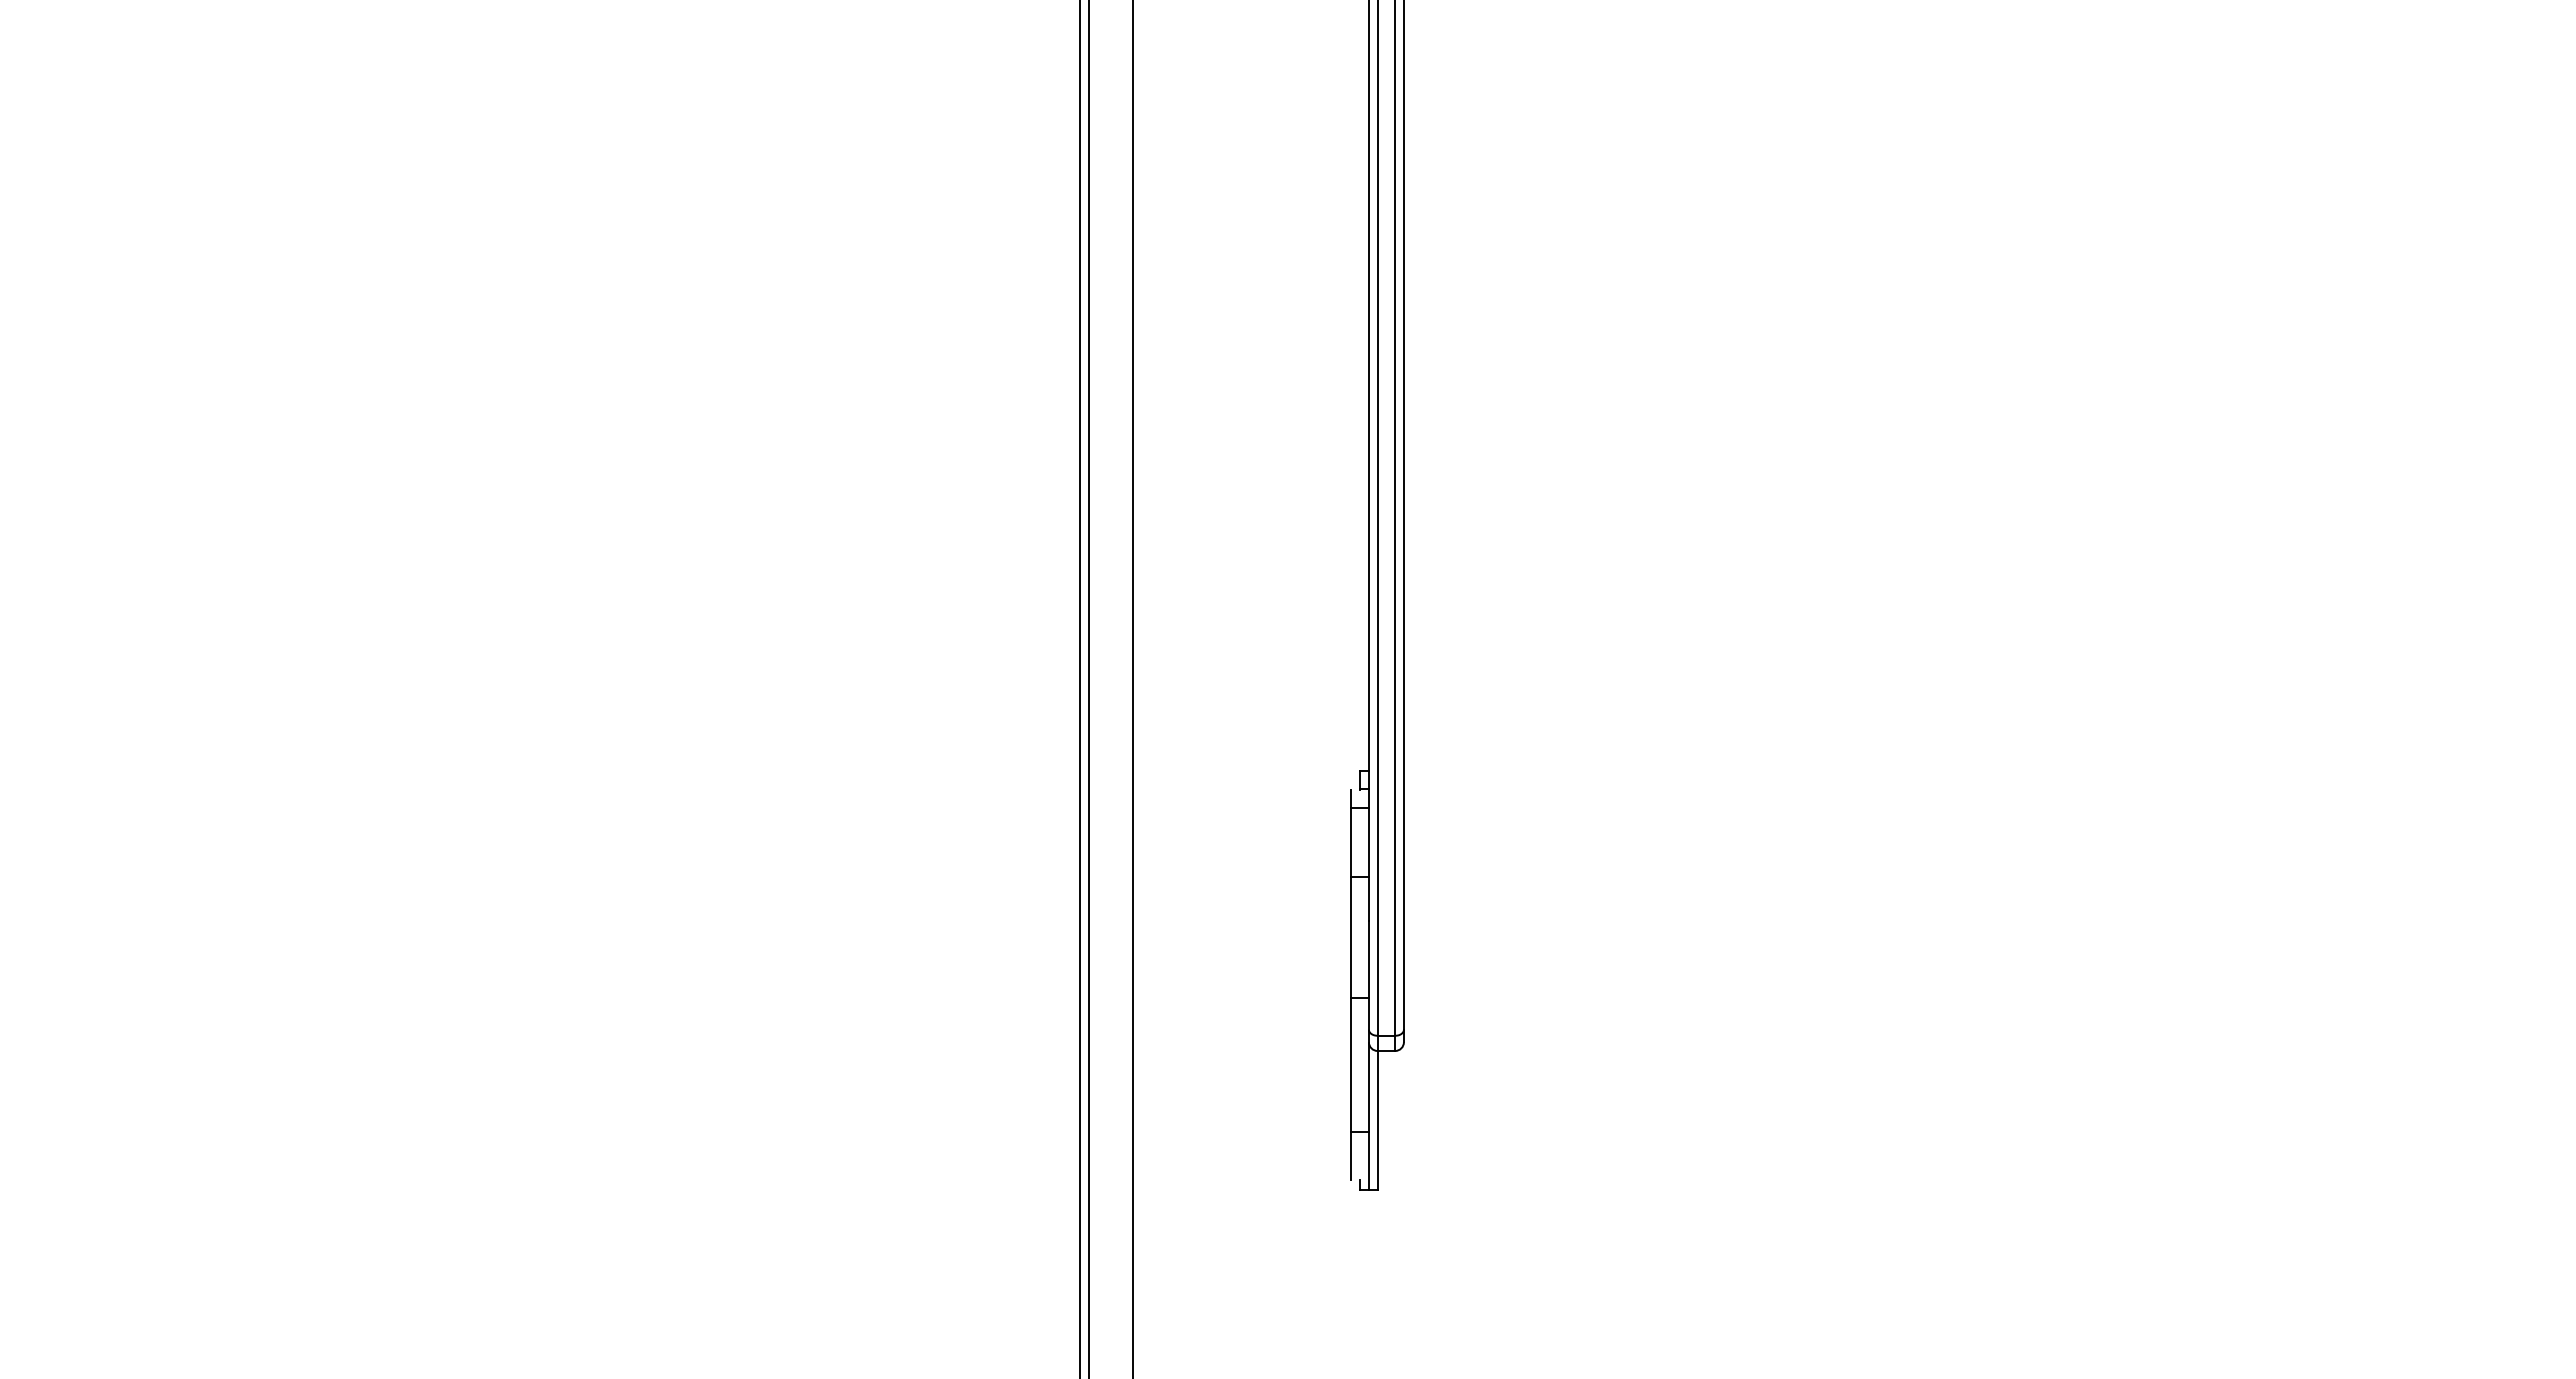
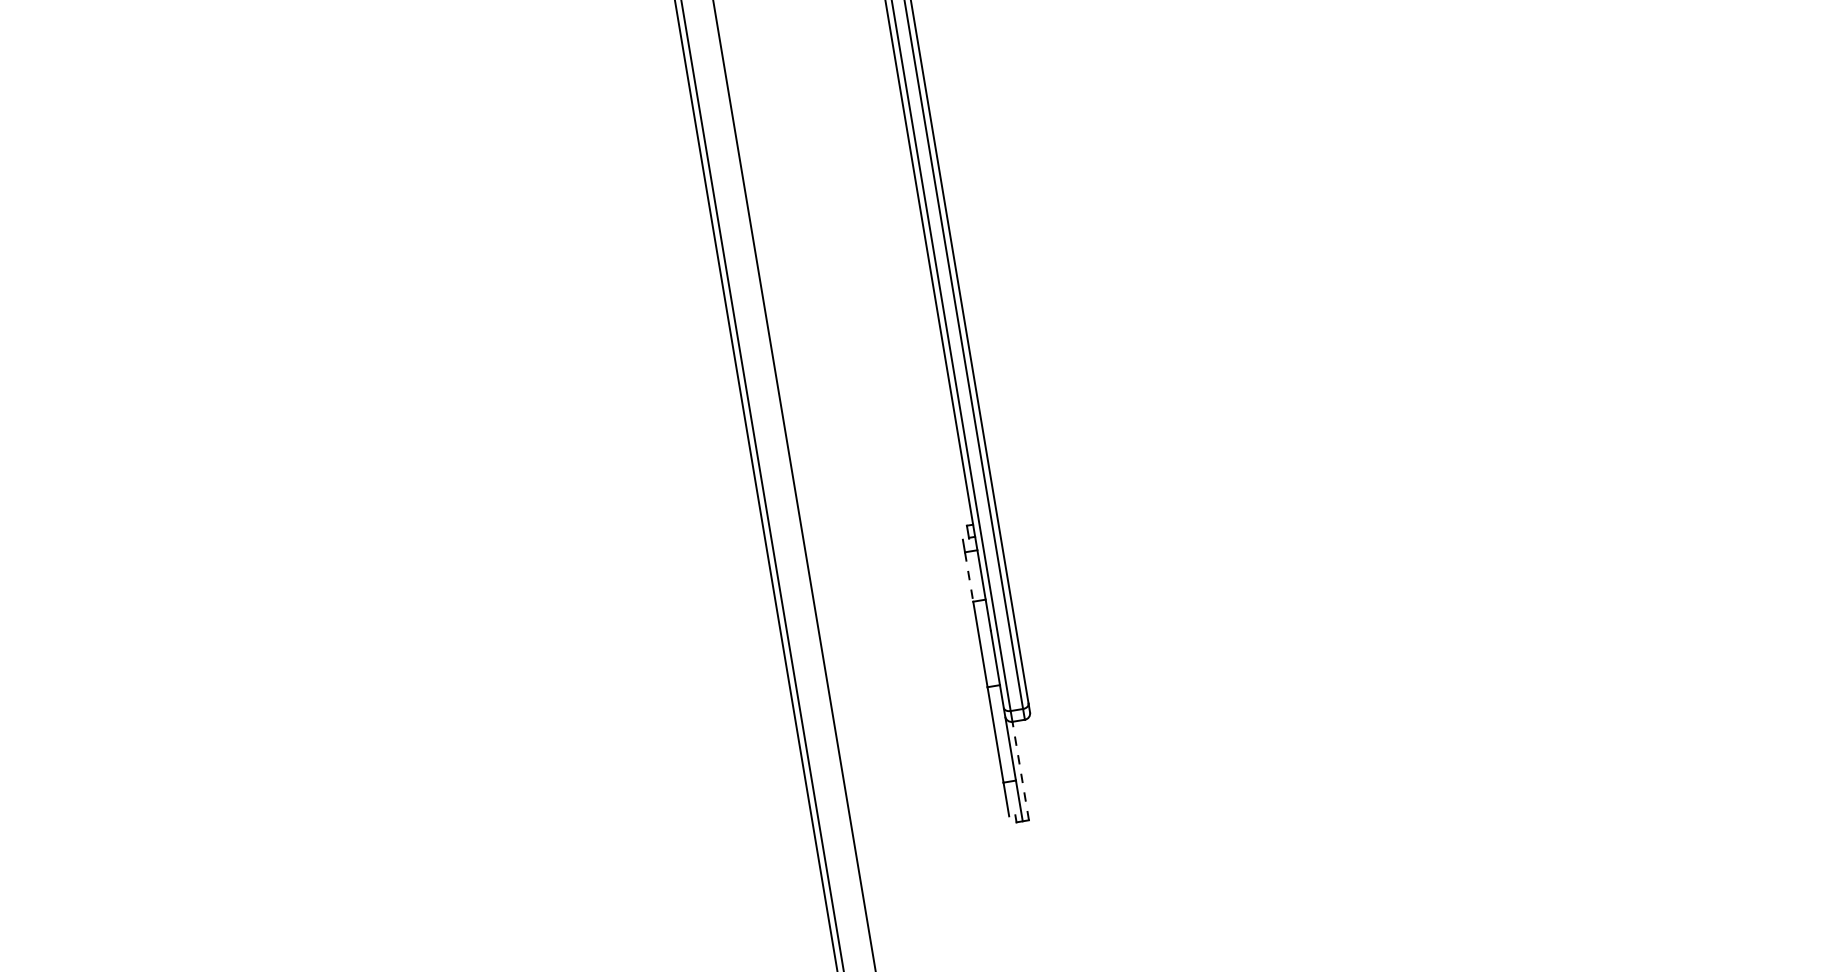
line: (1351, 842) -> (969, 577), solid -> dashed
line: (1377, 1119) -> (1020, 770), solid -> dashed

